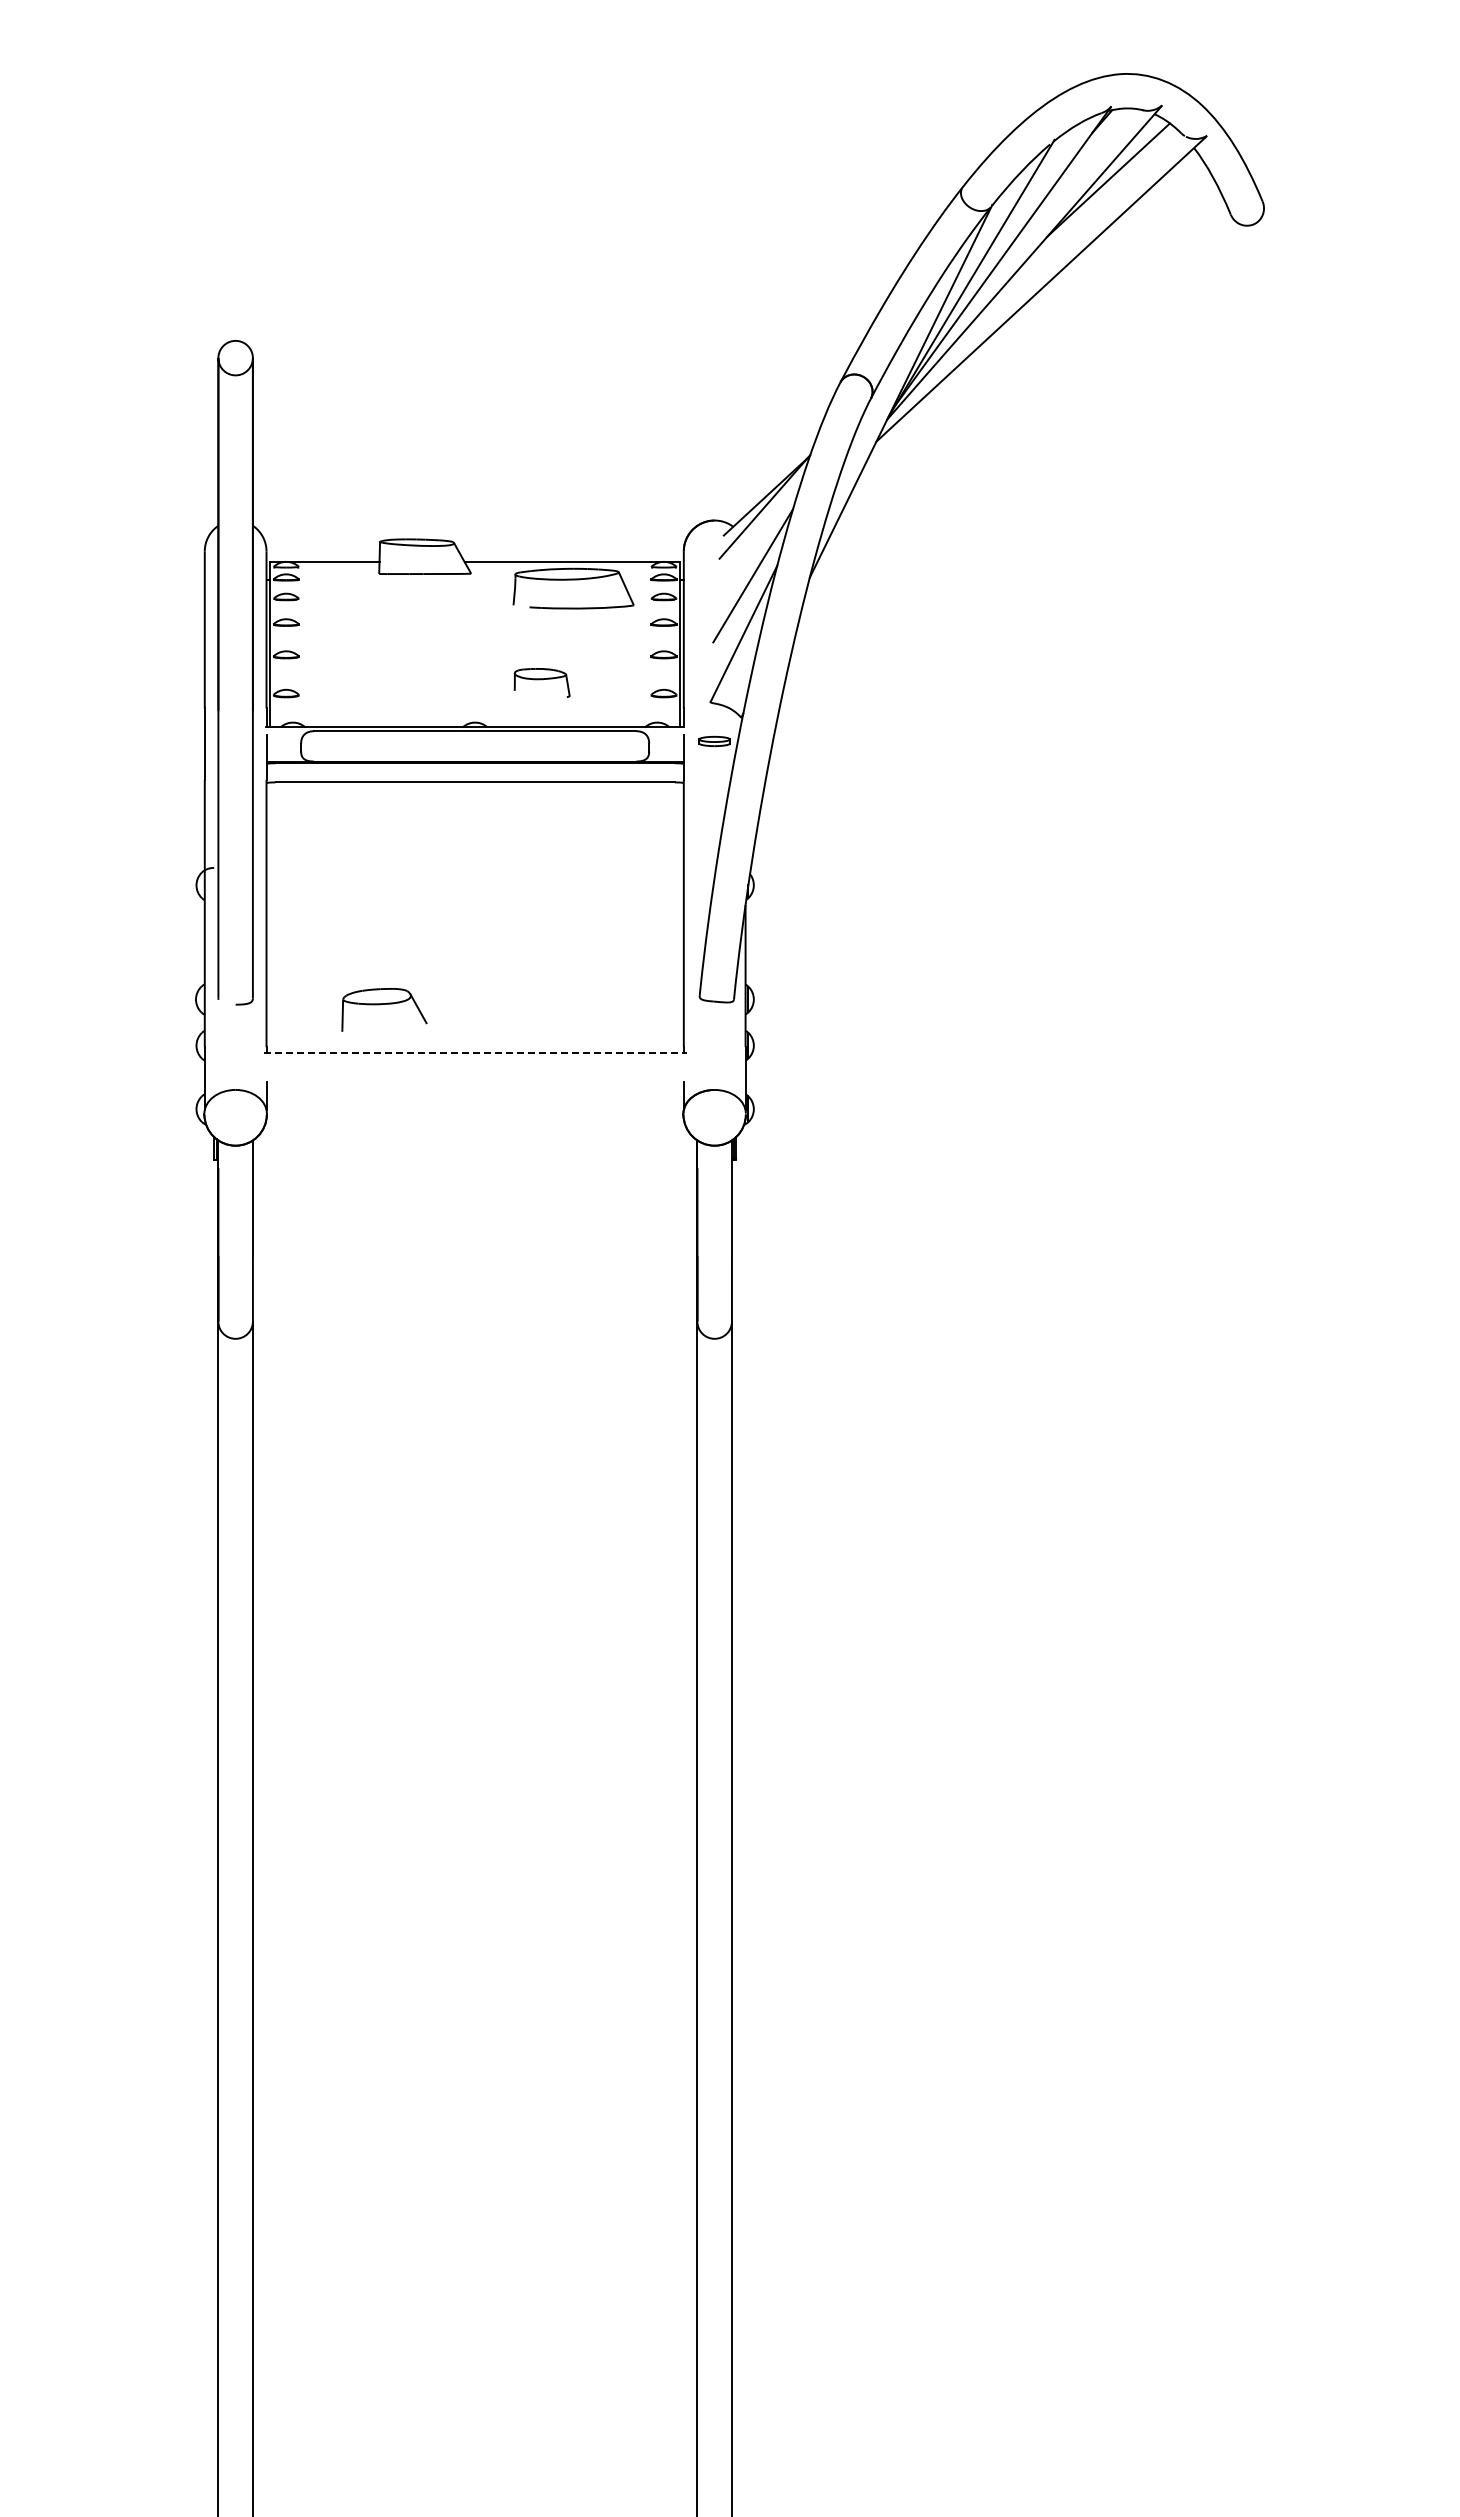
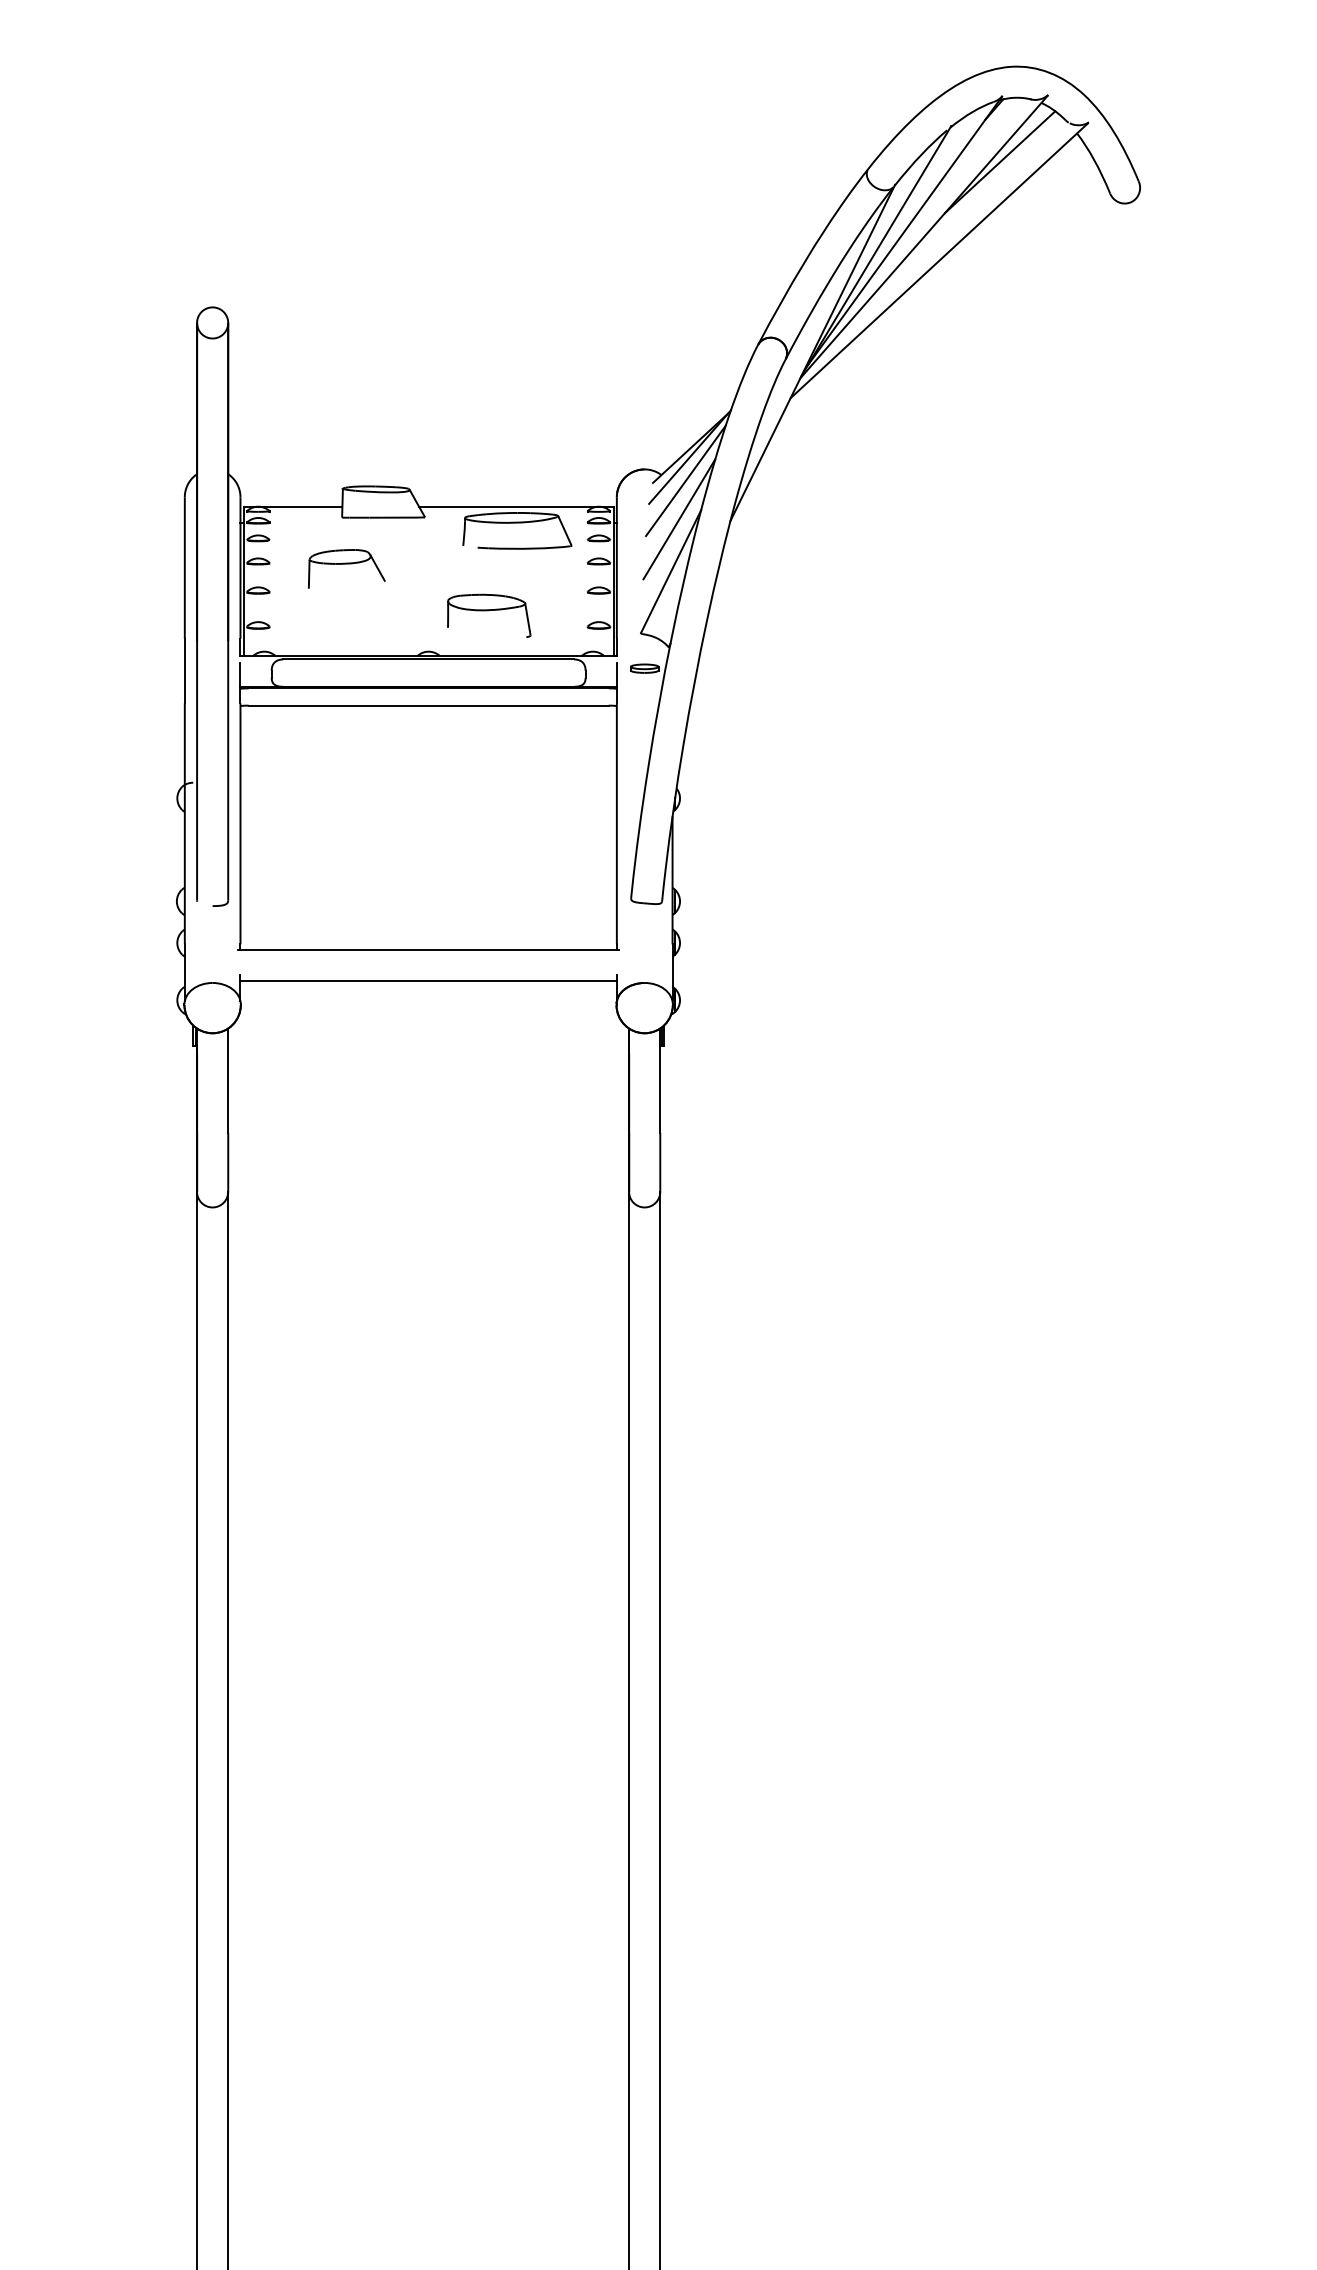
line: (760, 533) -> (686, 481), added
part: (541, 682) -> (488, 615), size x1.67
part: (384, 1009) -> (346, 568), moved
line: (475, 1053) -> (428, 950), dashed -> solid
line: (474, 1087) -> (428, 980), added

